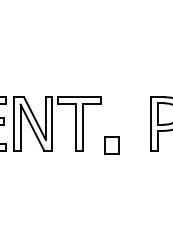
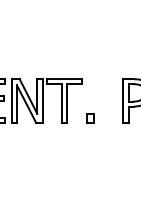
part: (111, 145) -> (90, 118), size x0.62

